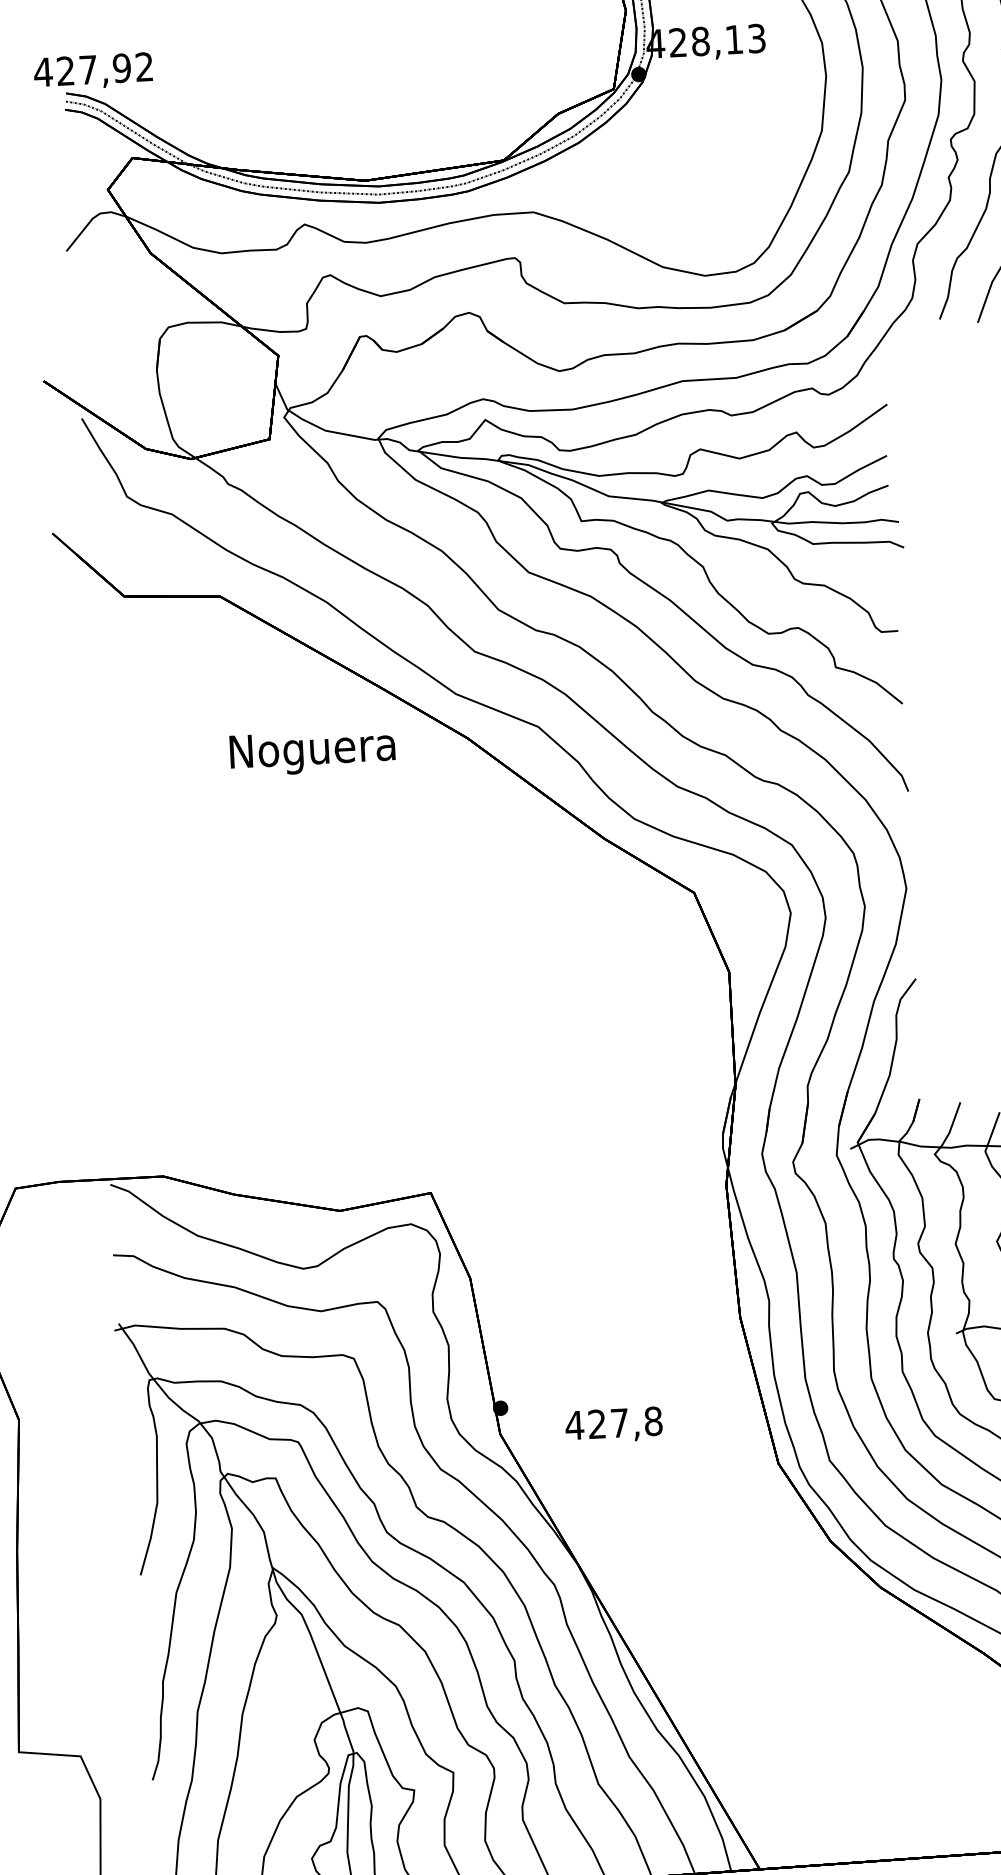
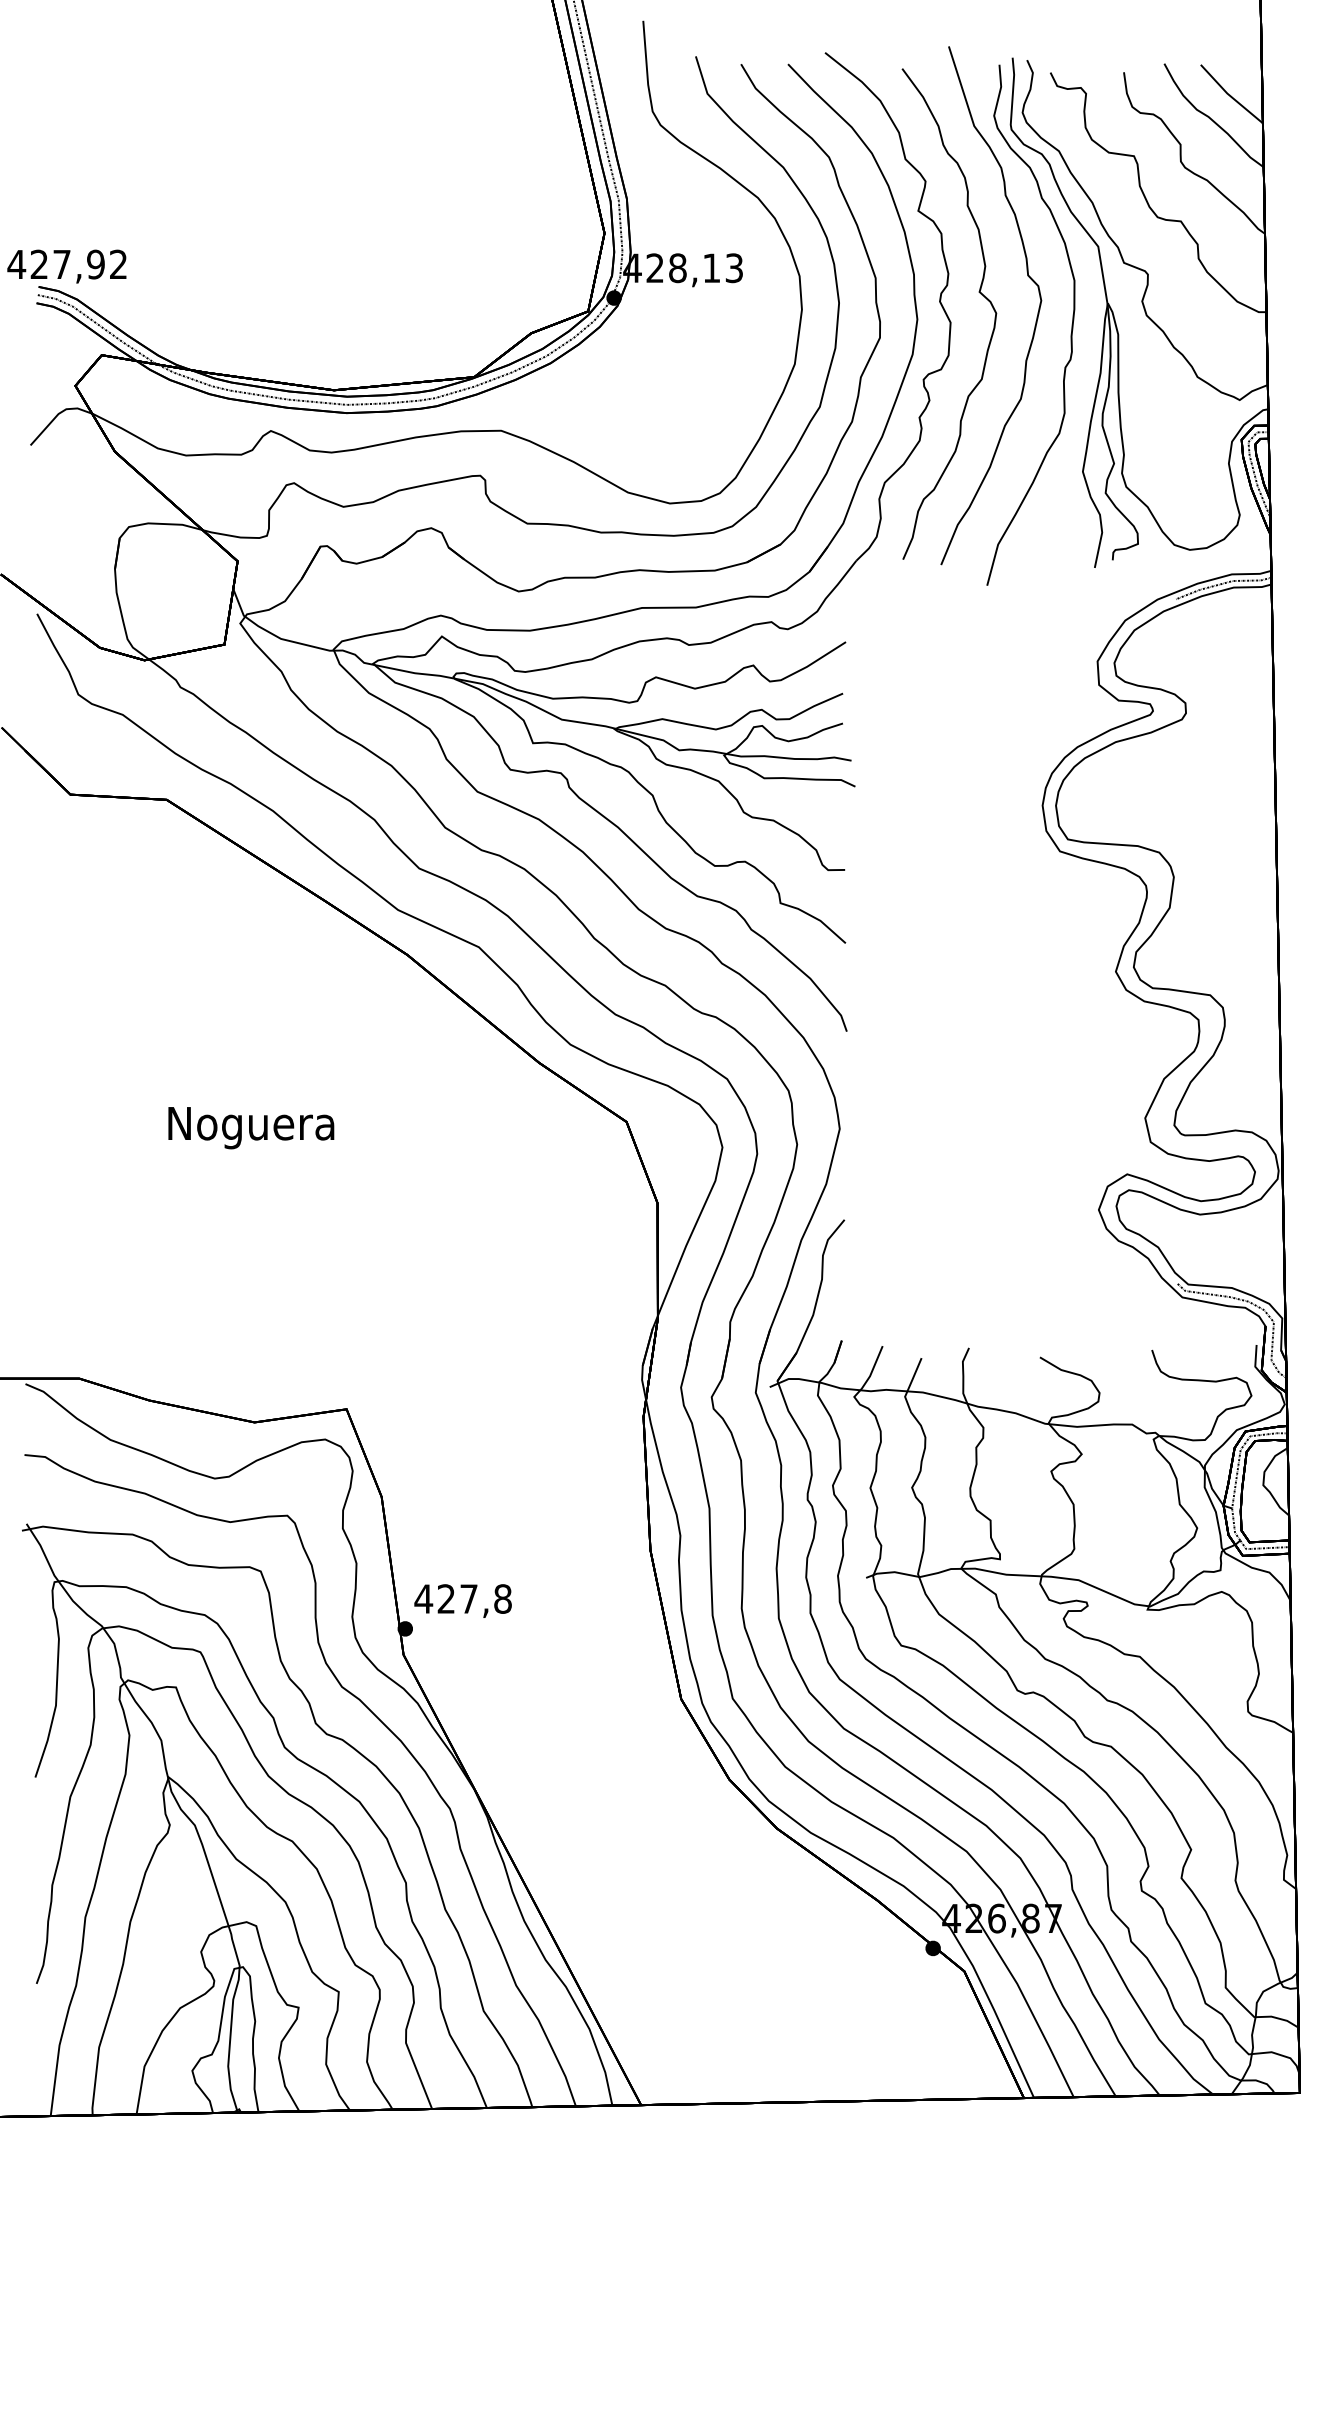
text: (312, 752) -> (251, 1128), moved
text: (613, 1424) -> (462, 1600), moved

